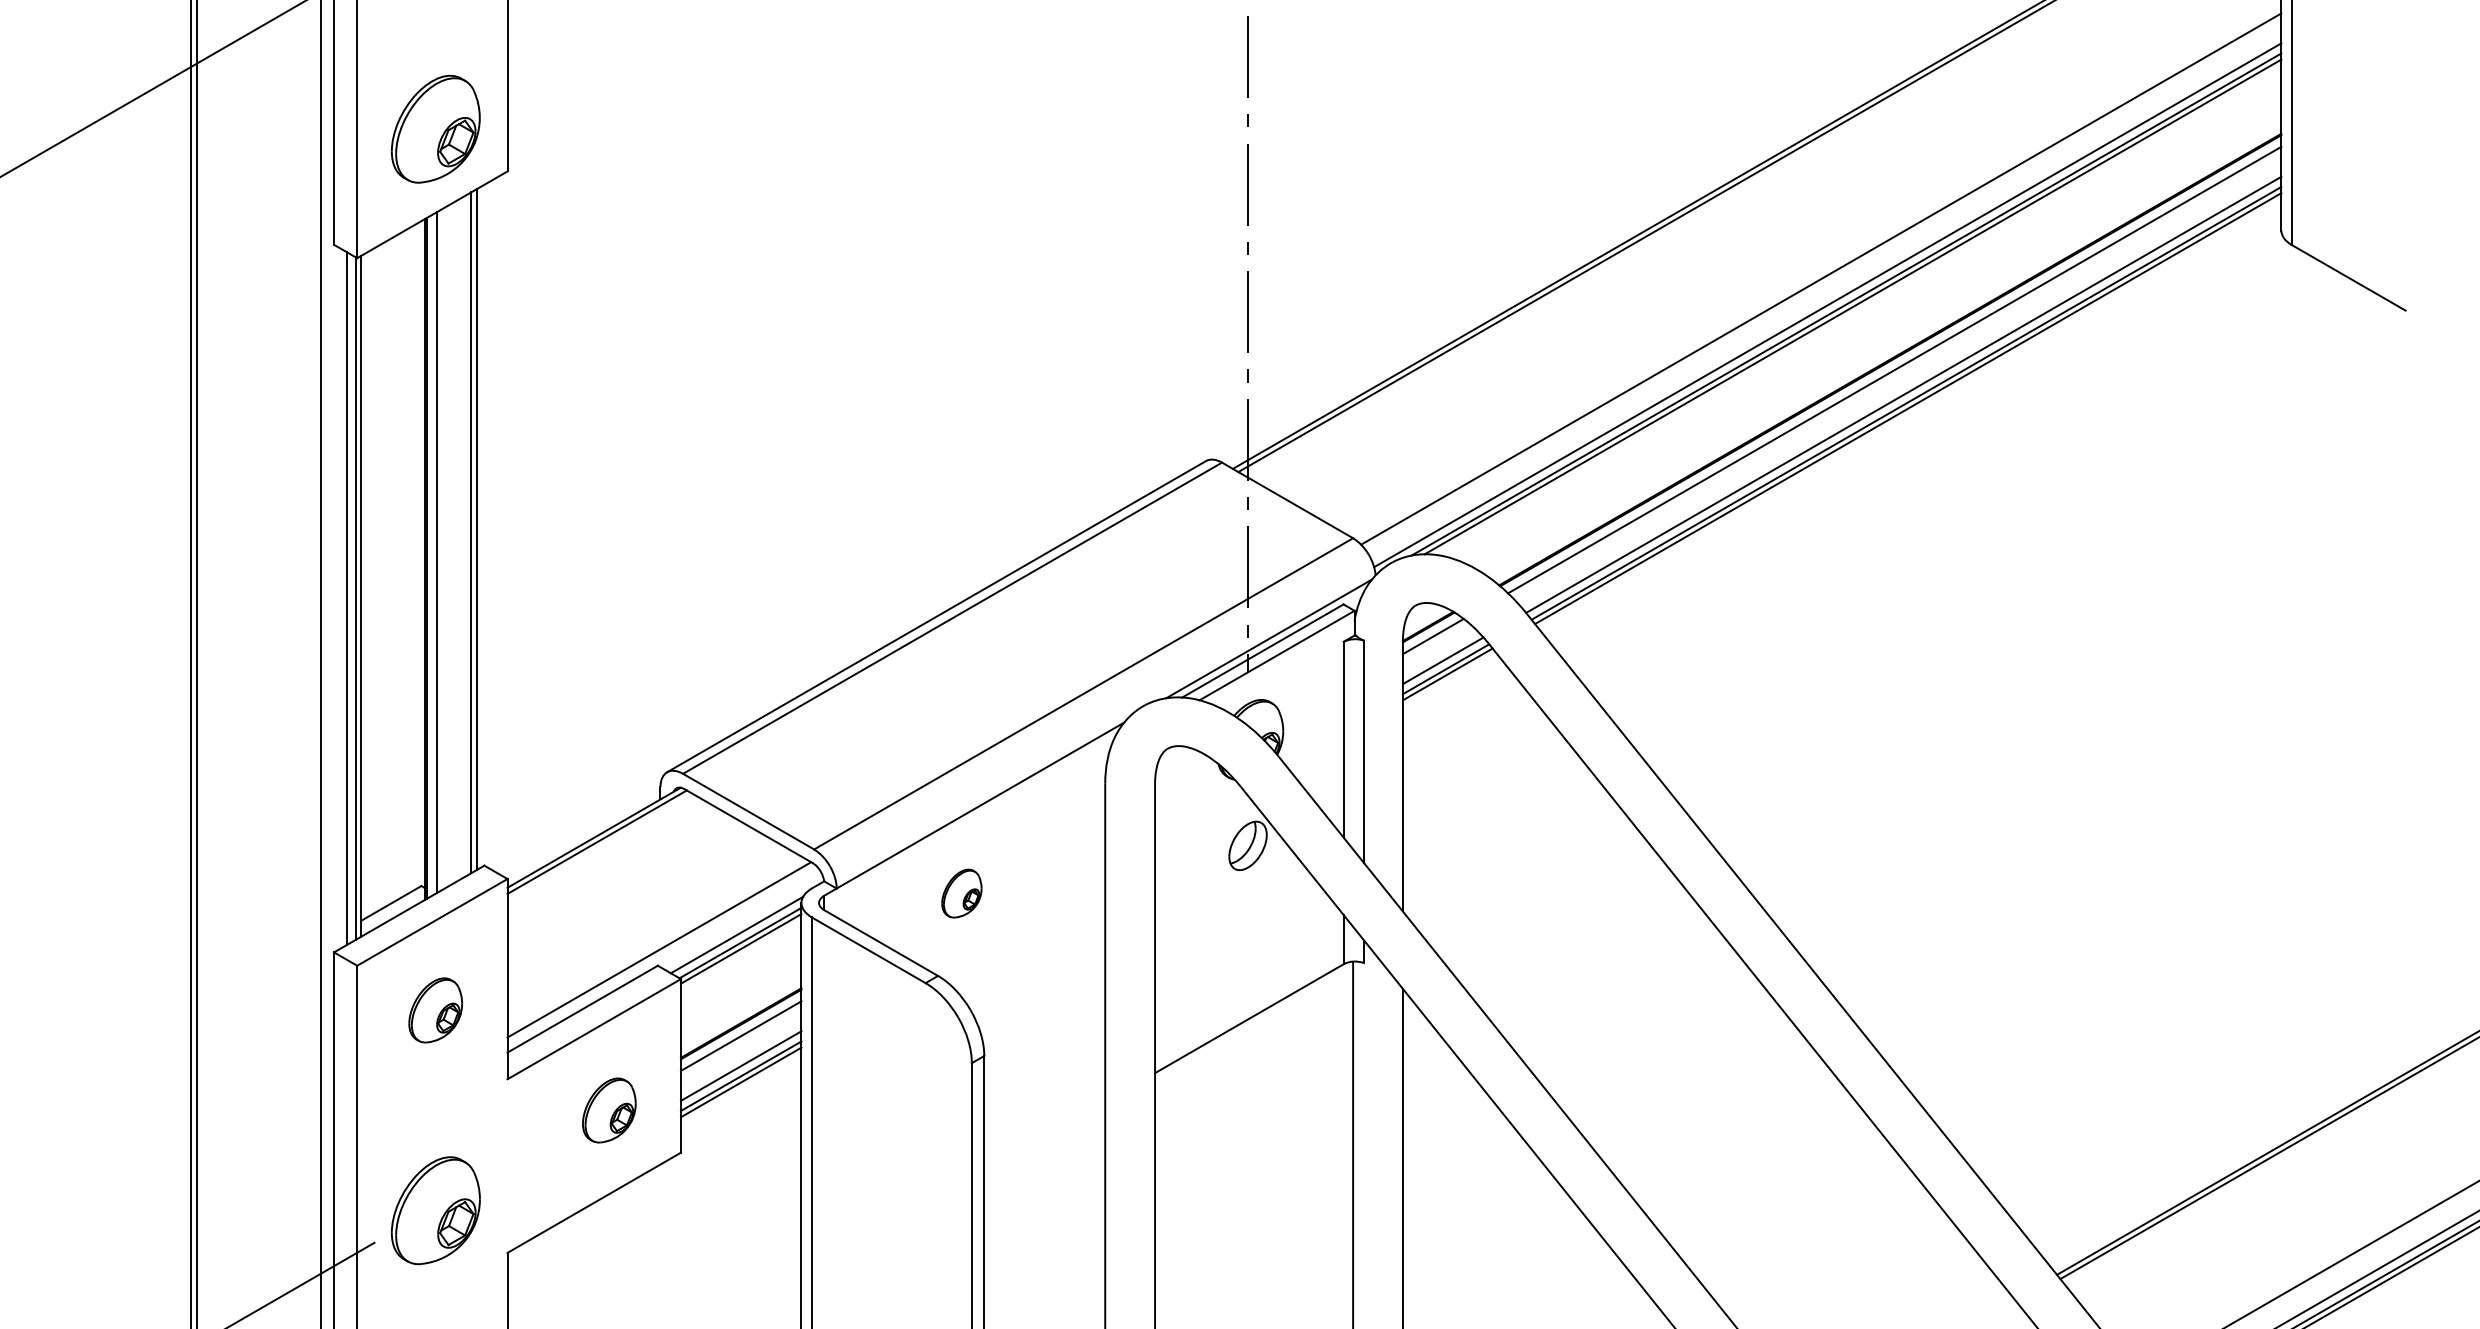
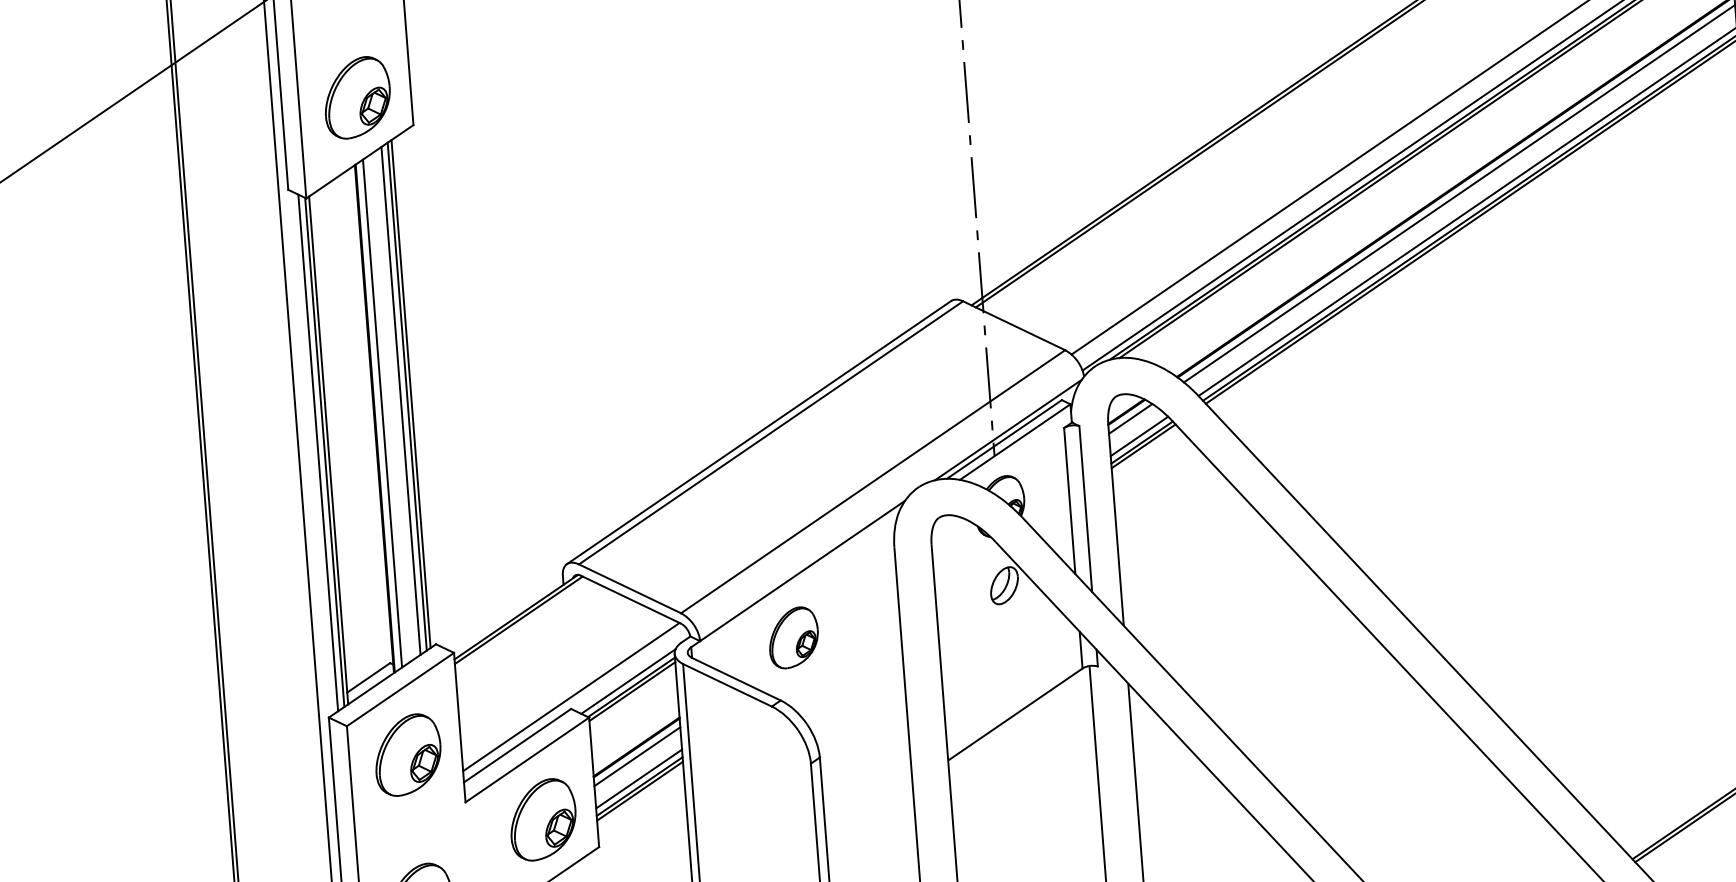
line: (462, 537) -> (400, 400), added
part: (961, 893) -> (793, 637), size x1.67
part: (435, 1010) -> (407, 755), size x1.67
part: (609, 1110) -> (543, 819), size x1.67

